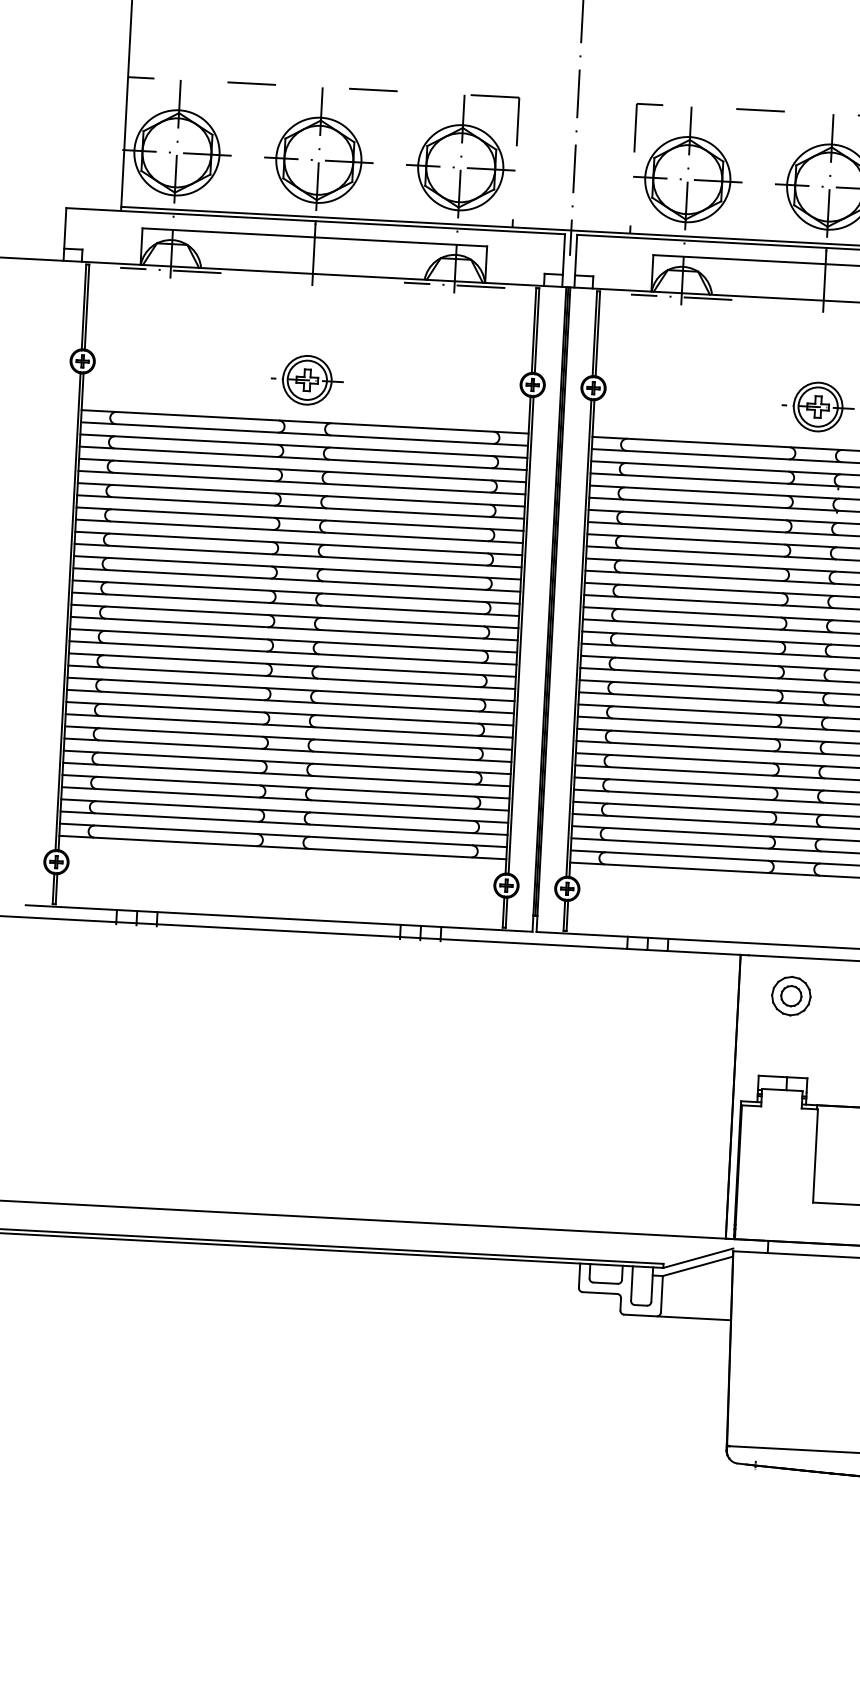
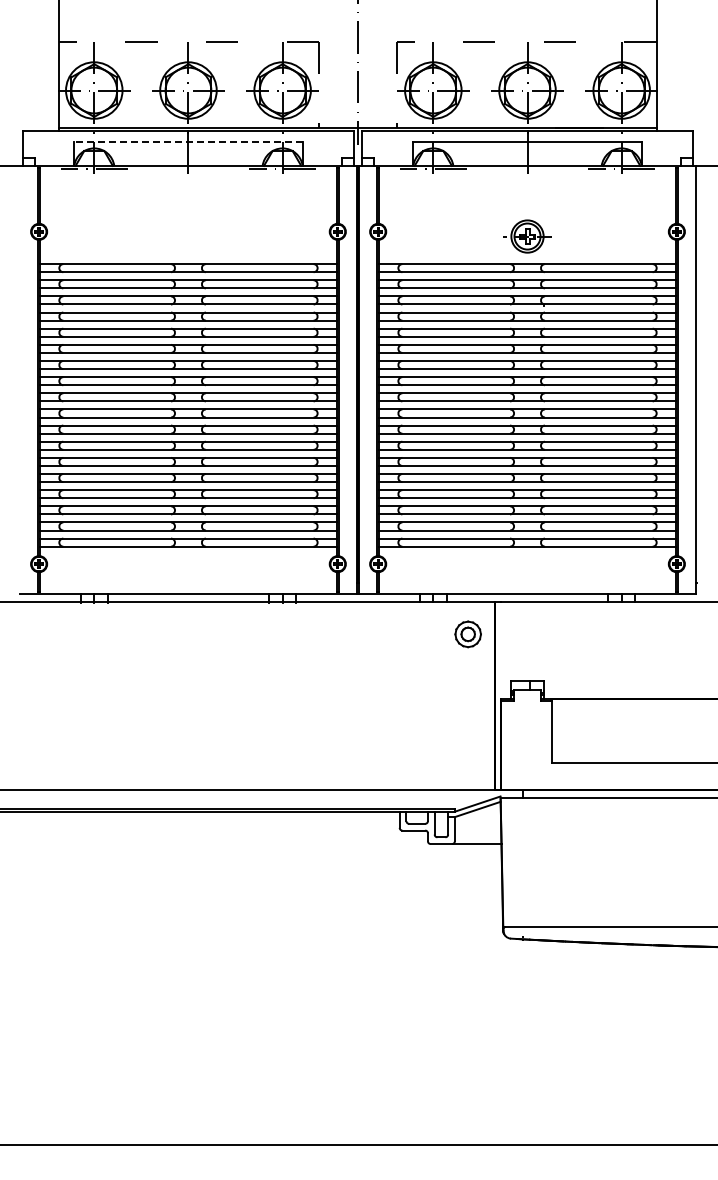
line: (313, 237) -> (187, 141), solid -> dashed
part: (307, 380) -> (188, 236), removed
part: (790, 996) -> (467, 634), moved

